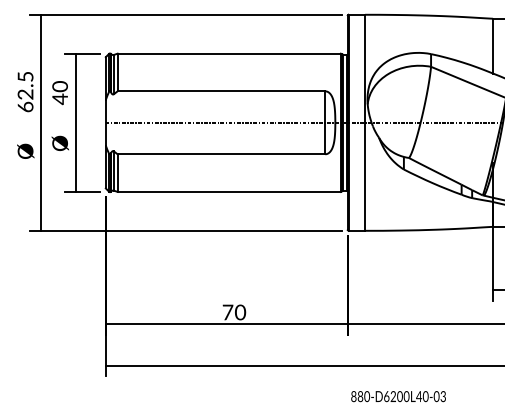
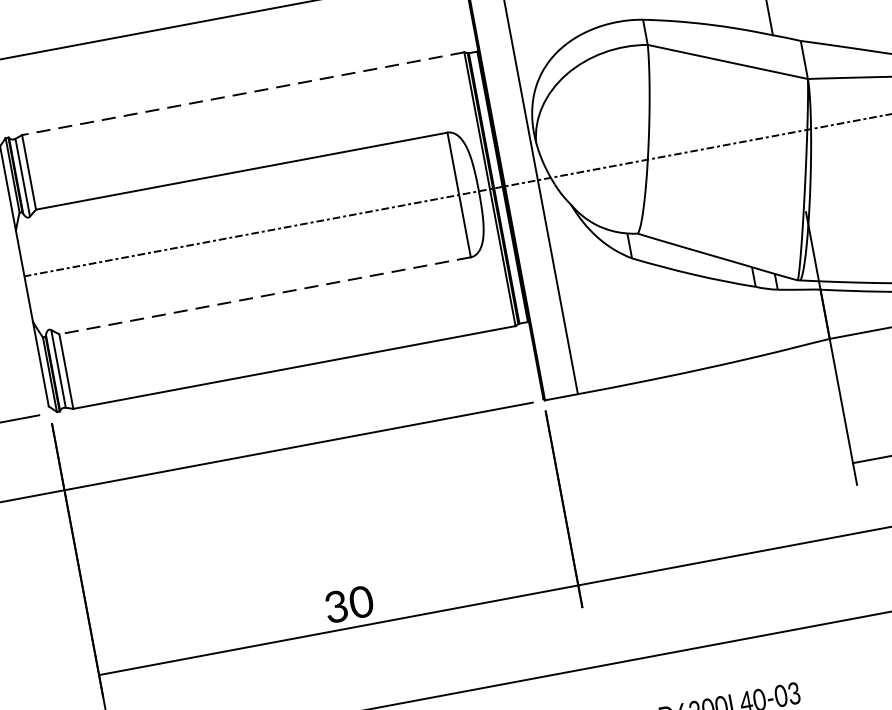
line: (229, 53) -> (243, 93), solid -> dashed
line: (221, 154) -> (265, 296), solid -> dashed
text: (227, 312) -> (335, 606), 70 -> 30

